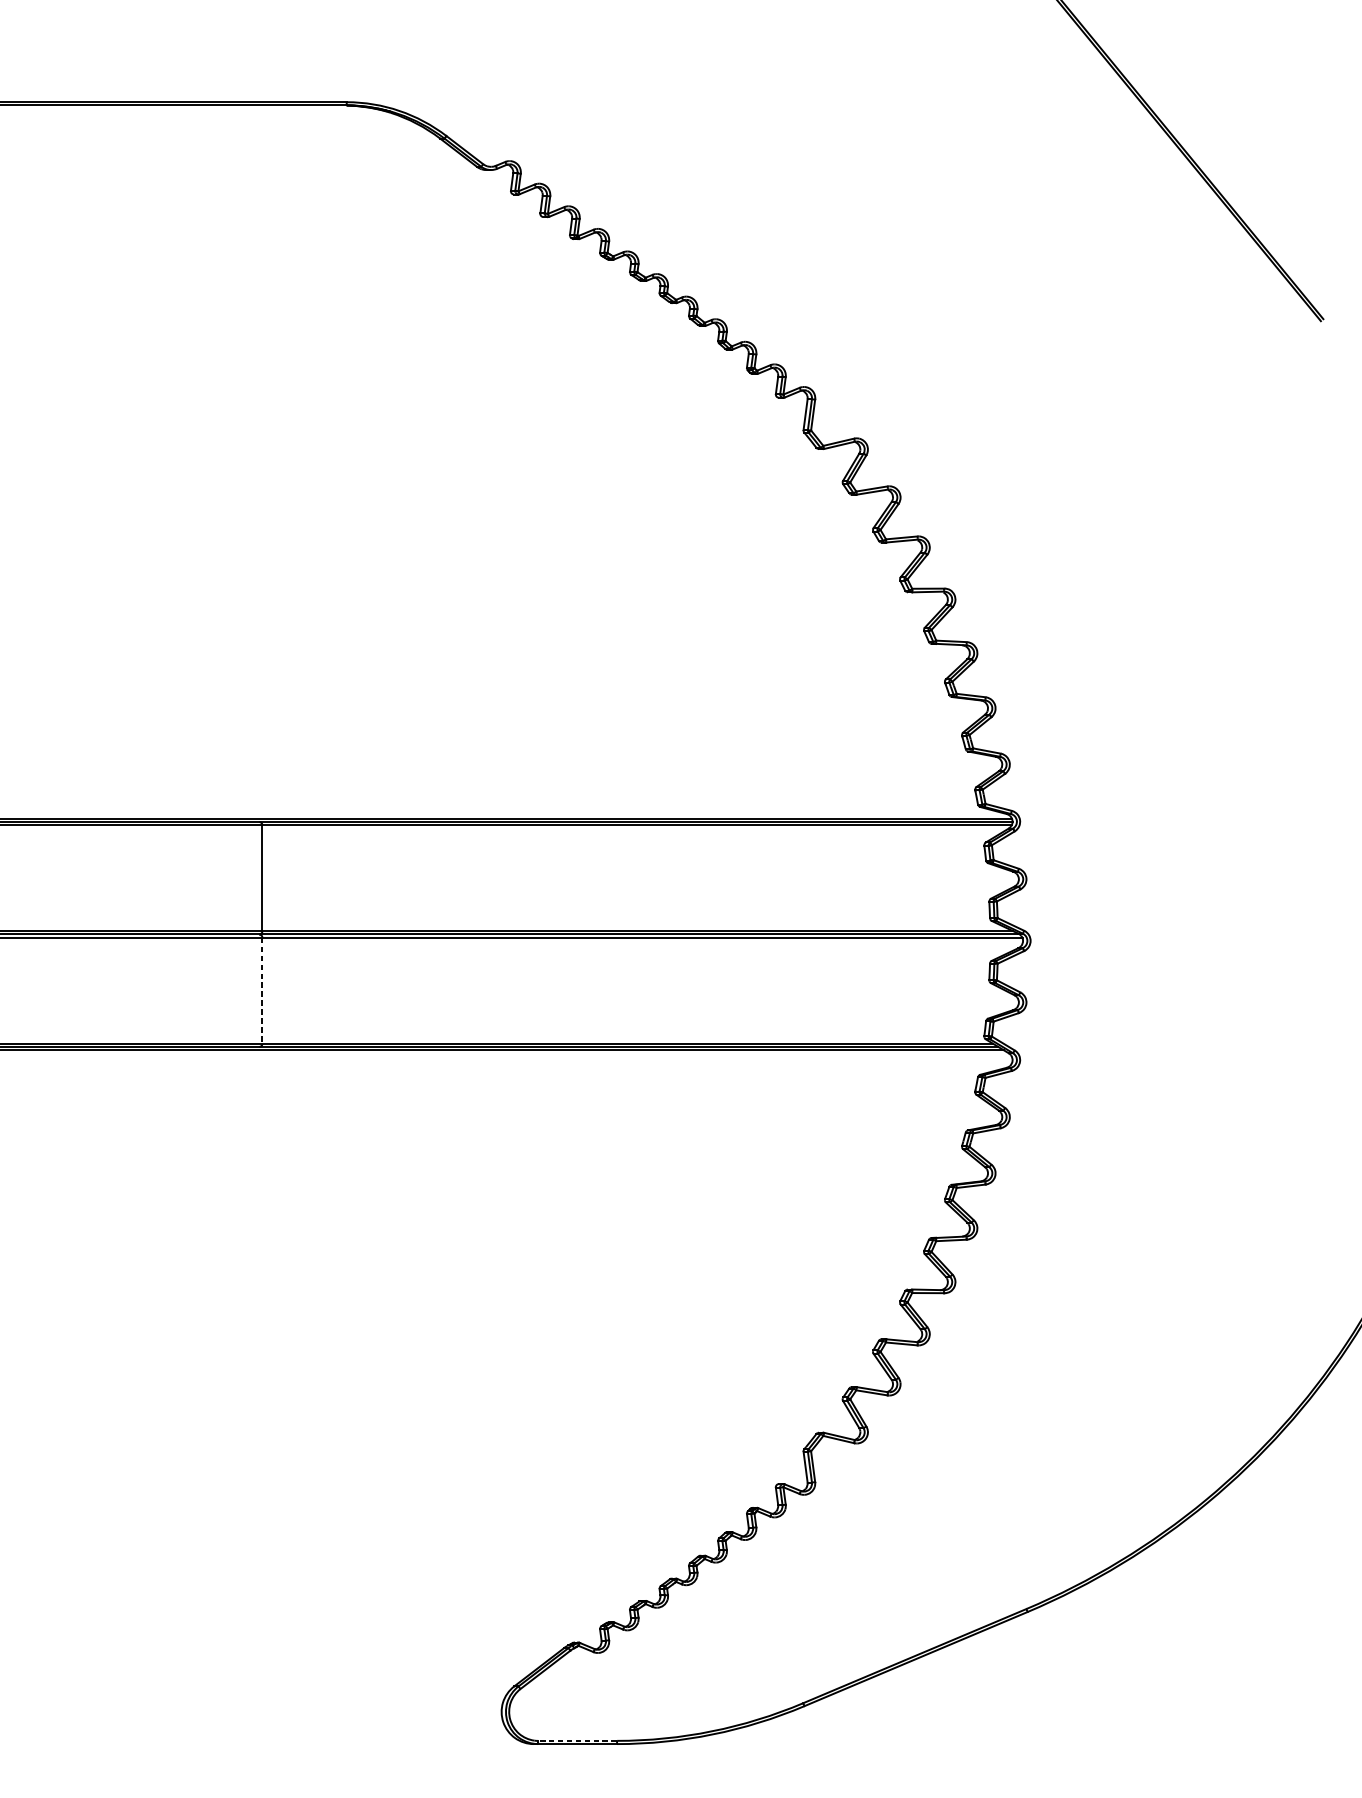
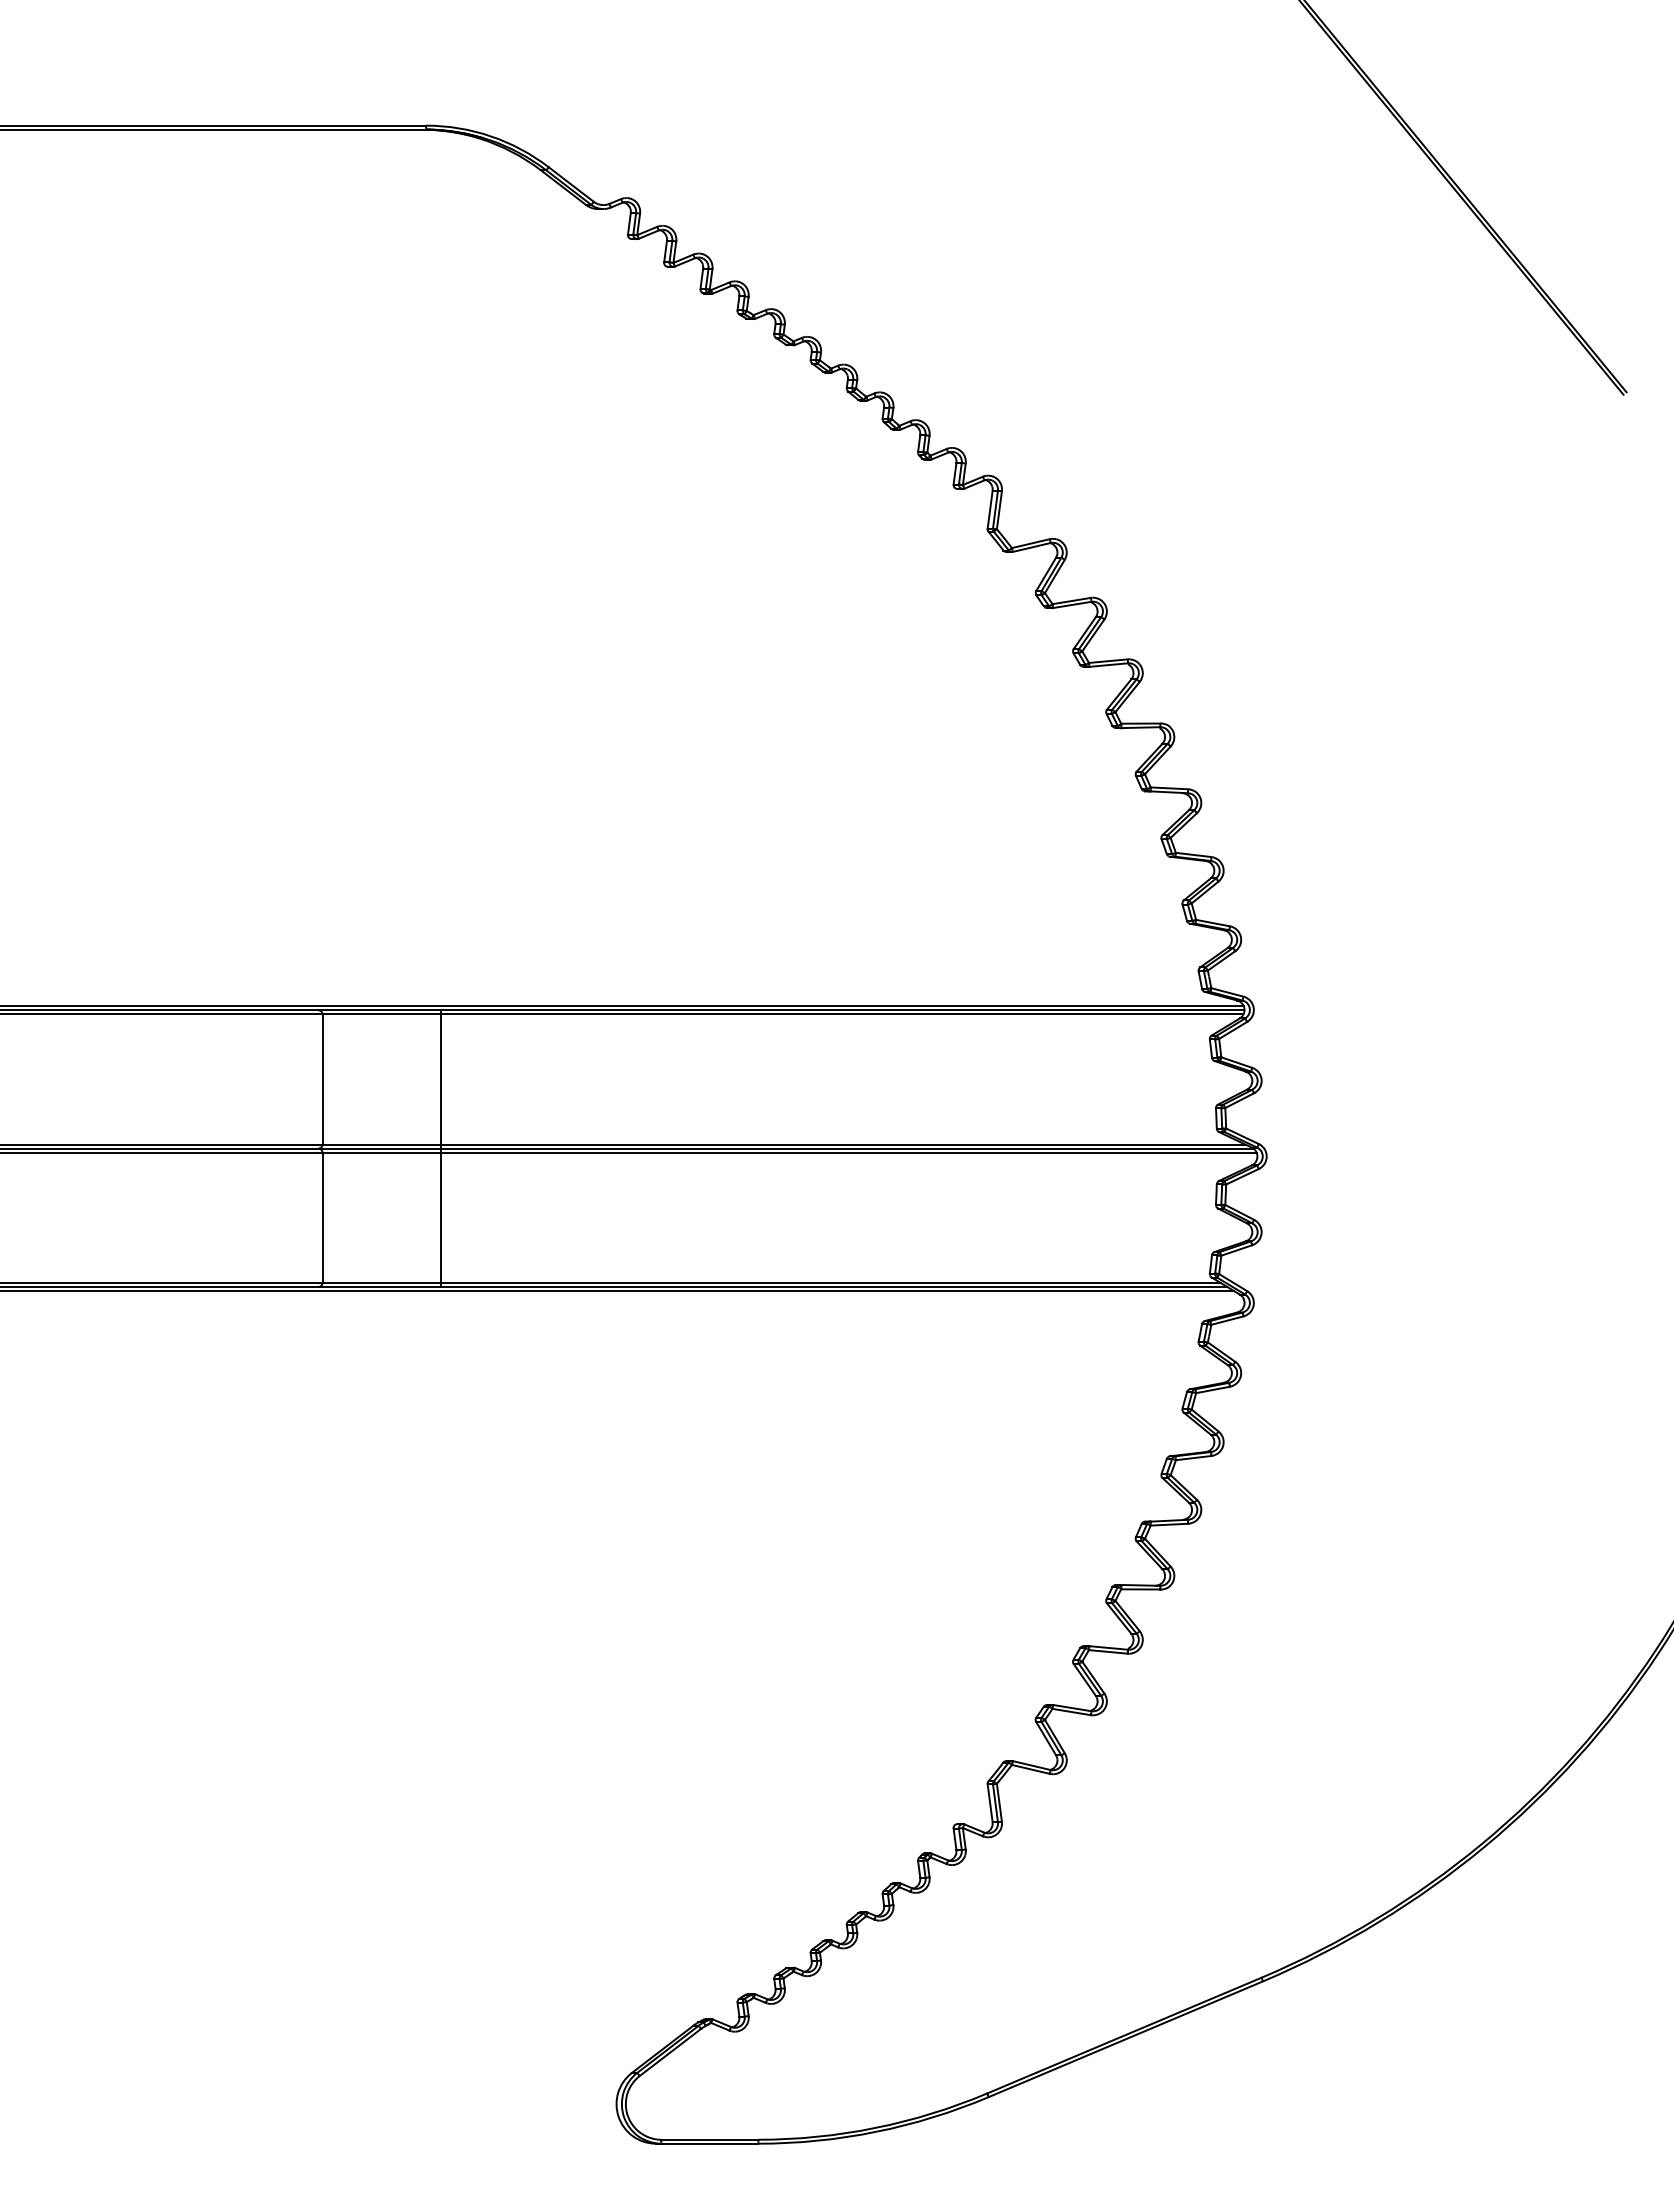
line: (359, 934) -> (441, 1148), added
line: (262, 991) -> (322, 1218), dashed -> solid
line: (577, 1740) -> (709, 2139), dashed -> solid

